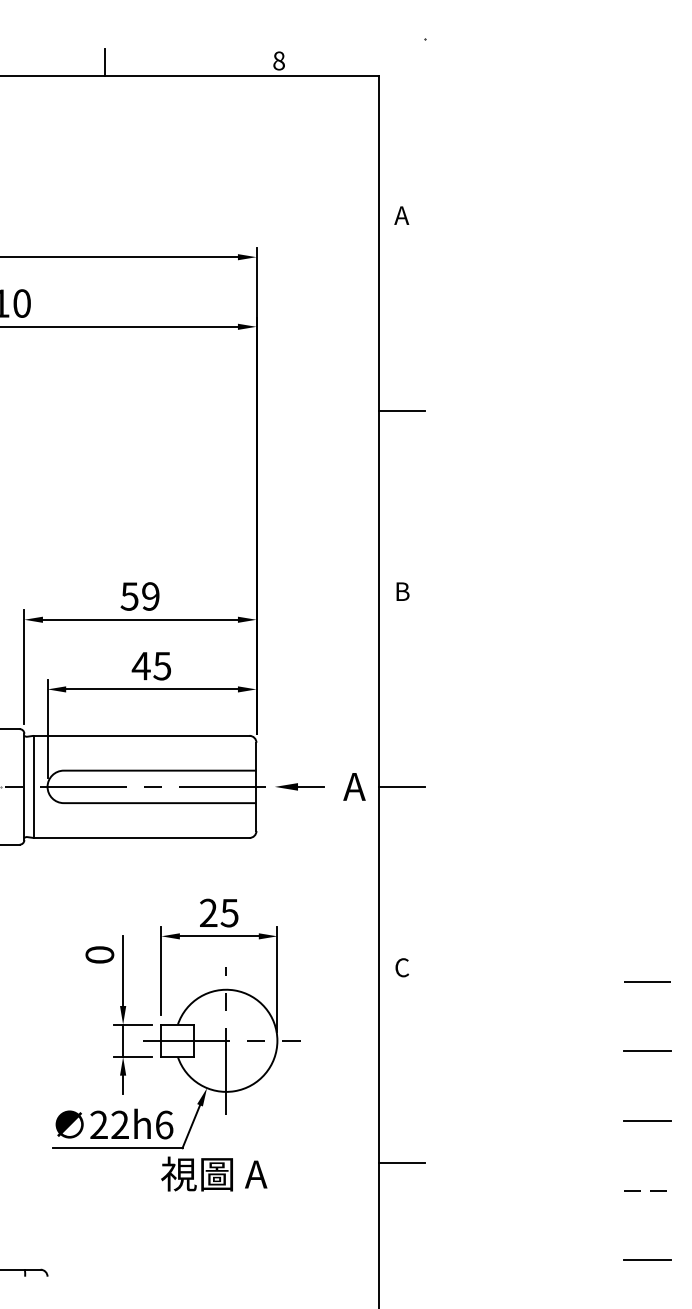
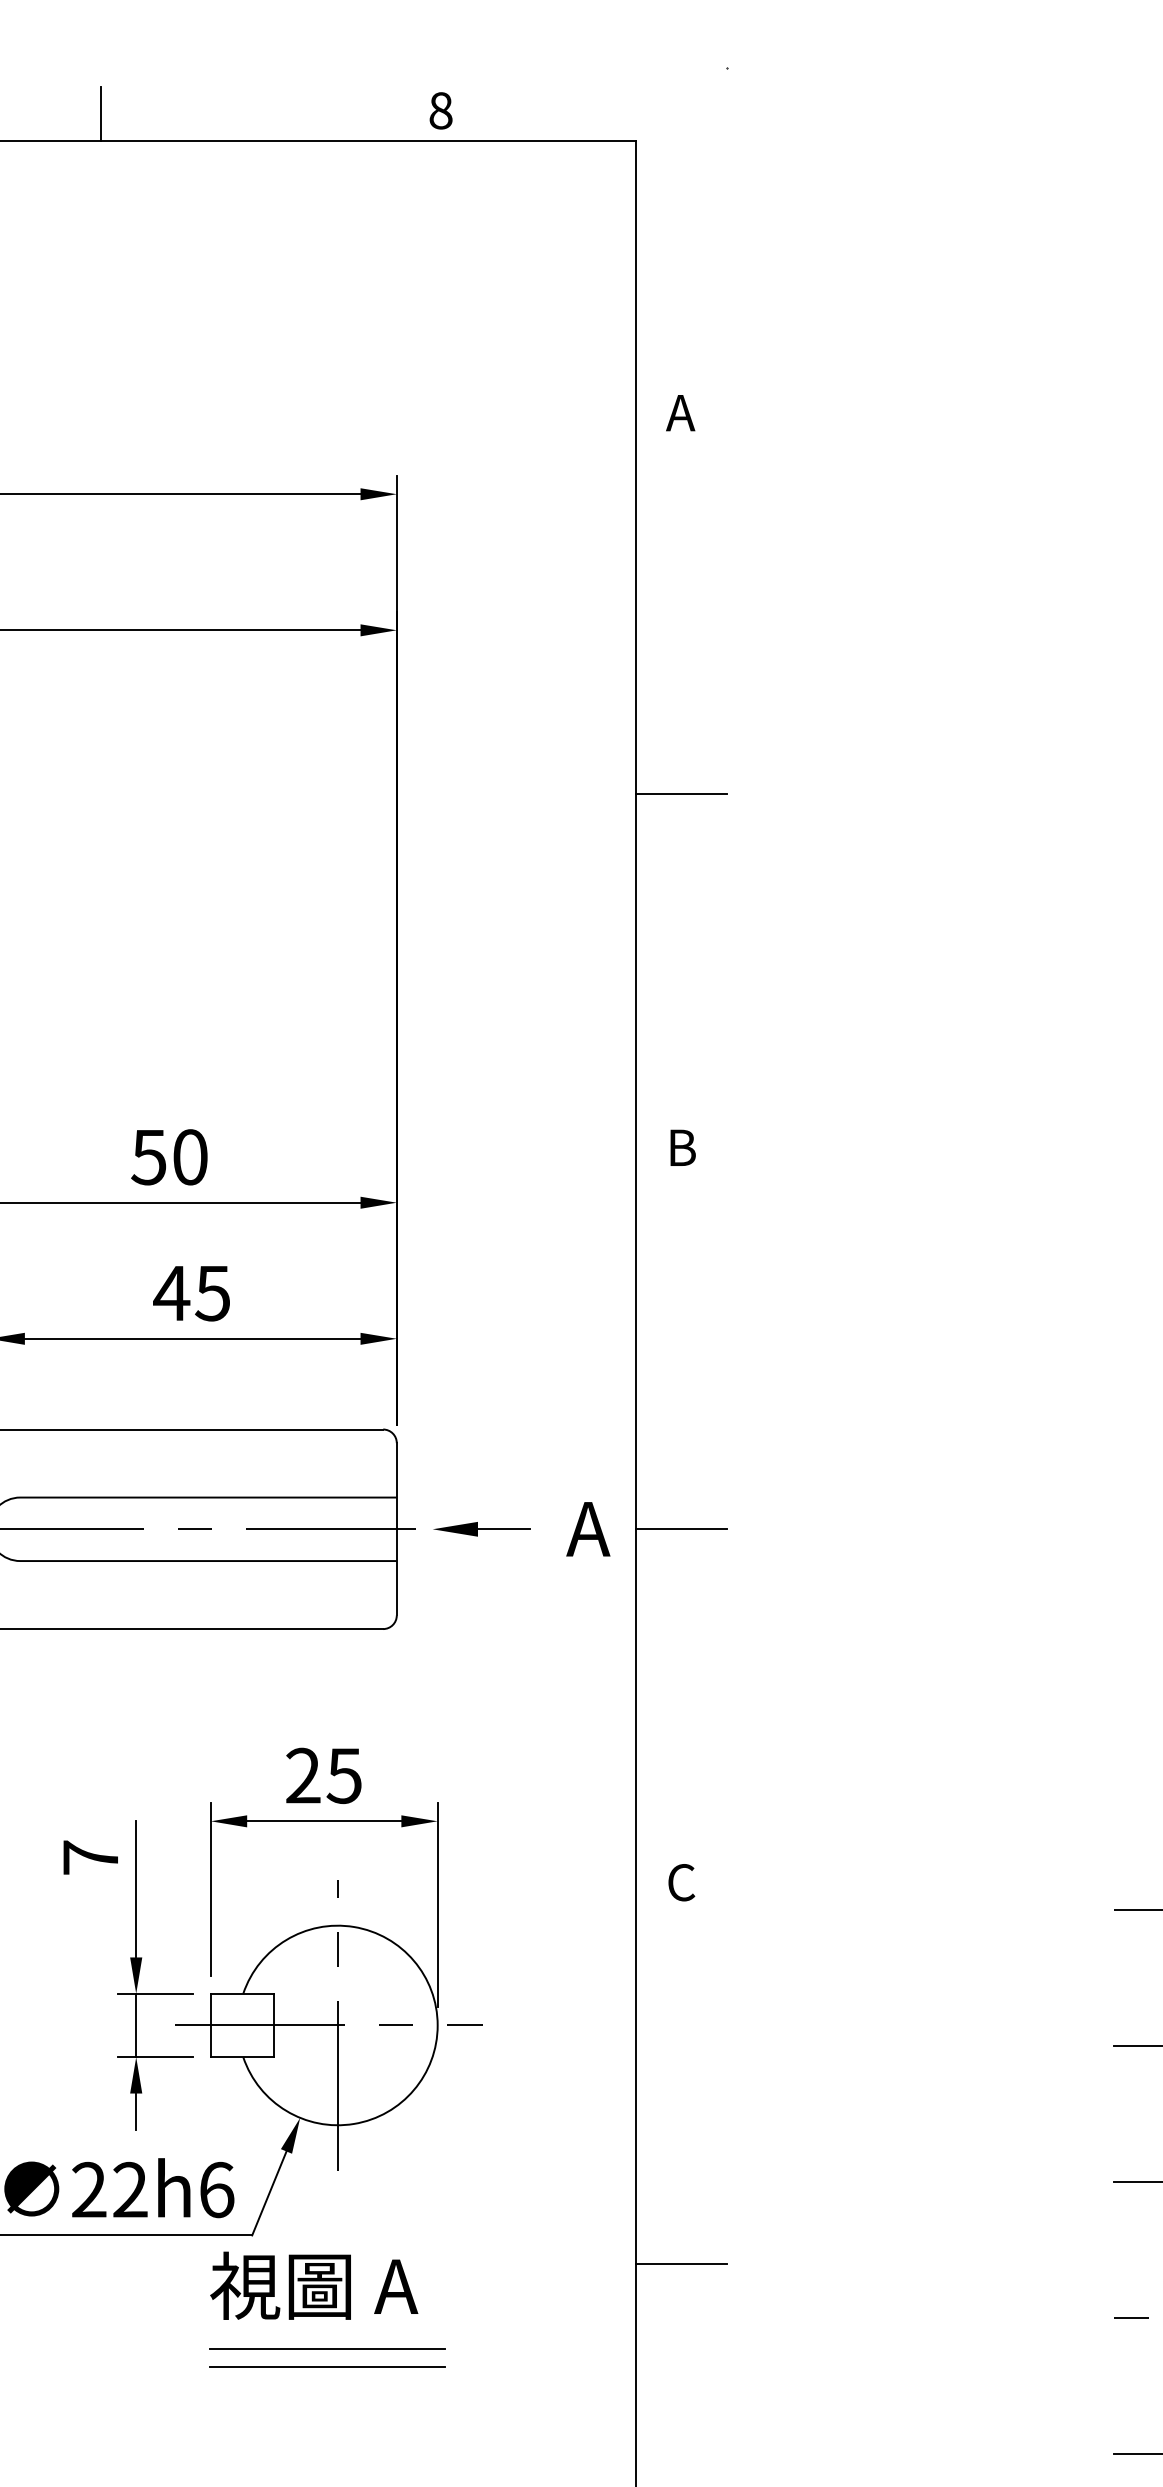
text: (150, 596) -> (189, 1157), 59 -> 50
text: (99, 954) -> (90, 1856), 0 -> 7
line: (220, 1206) -> (326, 2349), added
line: (220, 1215) -> (326, 2366), added

